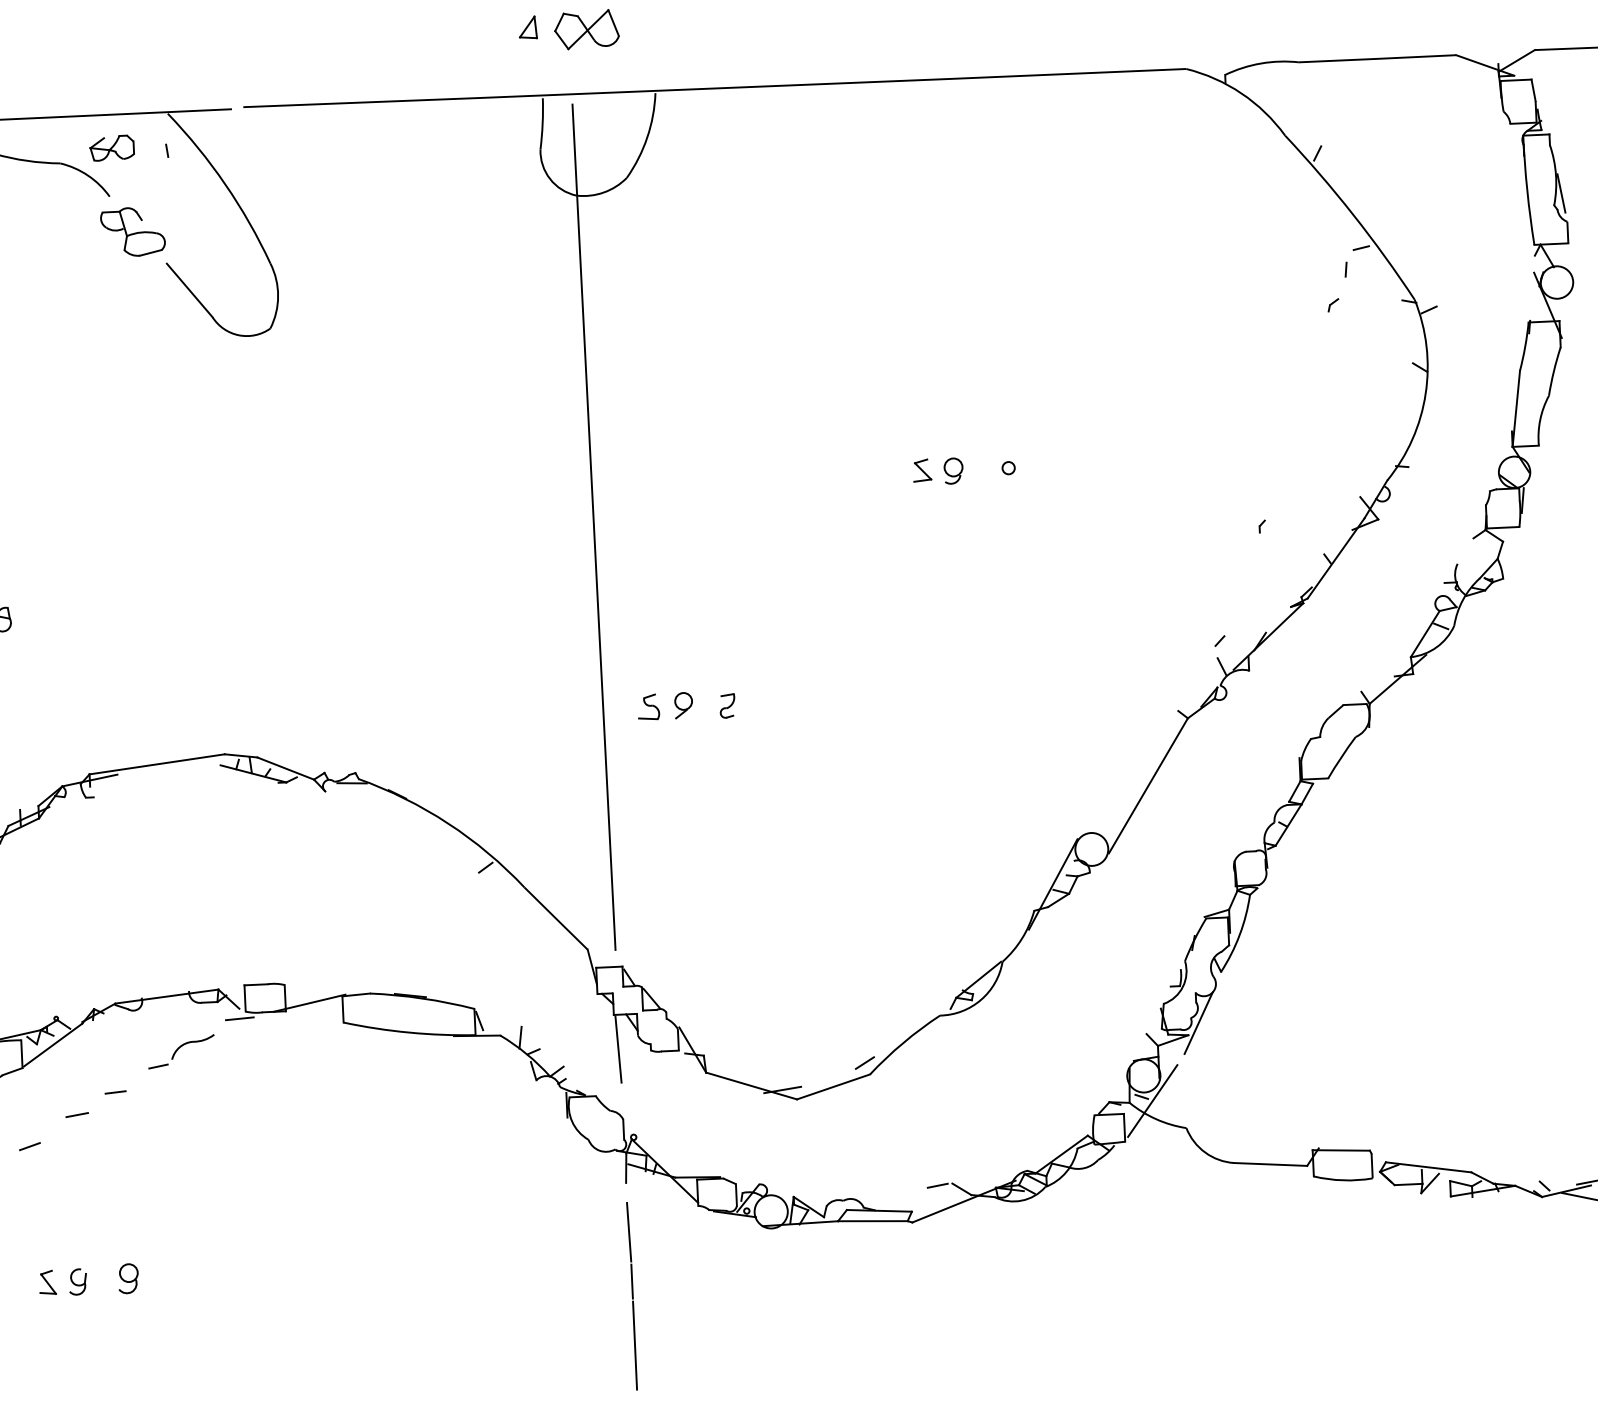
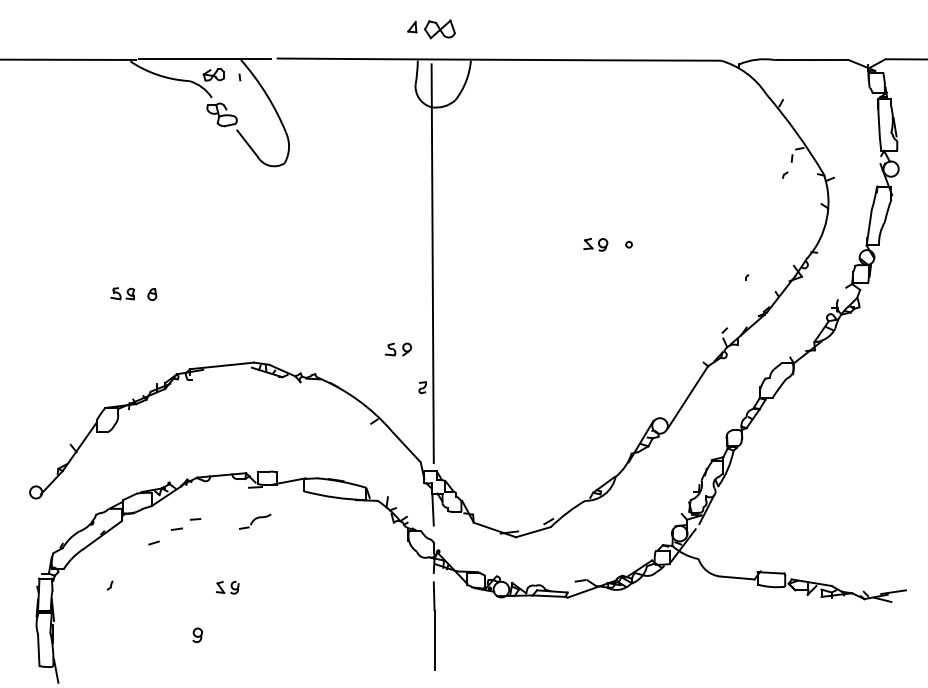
part: (727, 705) -> (422, 387), moved
part: (663, 706) -> (397, 349), moved
part: (181, 1051) -> (255, 521), moved
part: (128, 1276) -> (197, 634), moved
part: (62, 1282) -> (227, 587), moved

